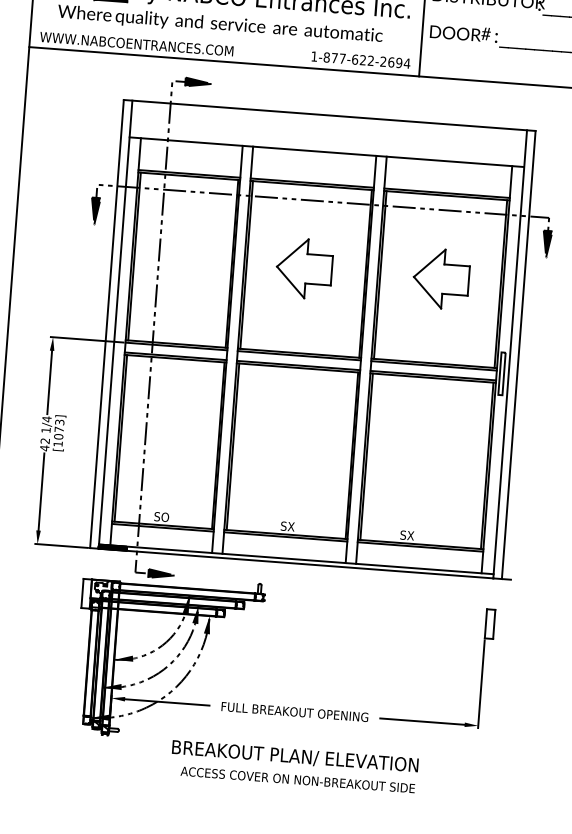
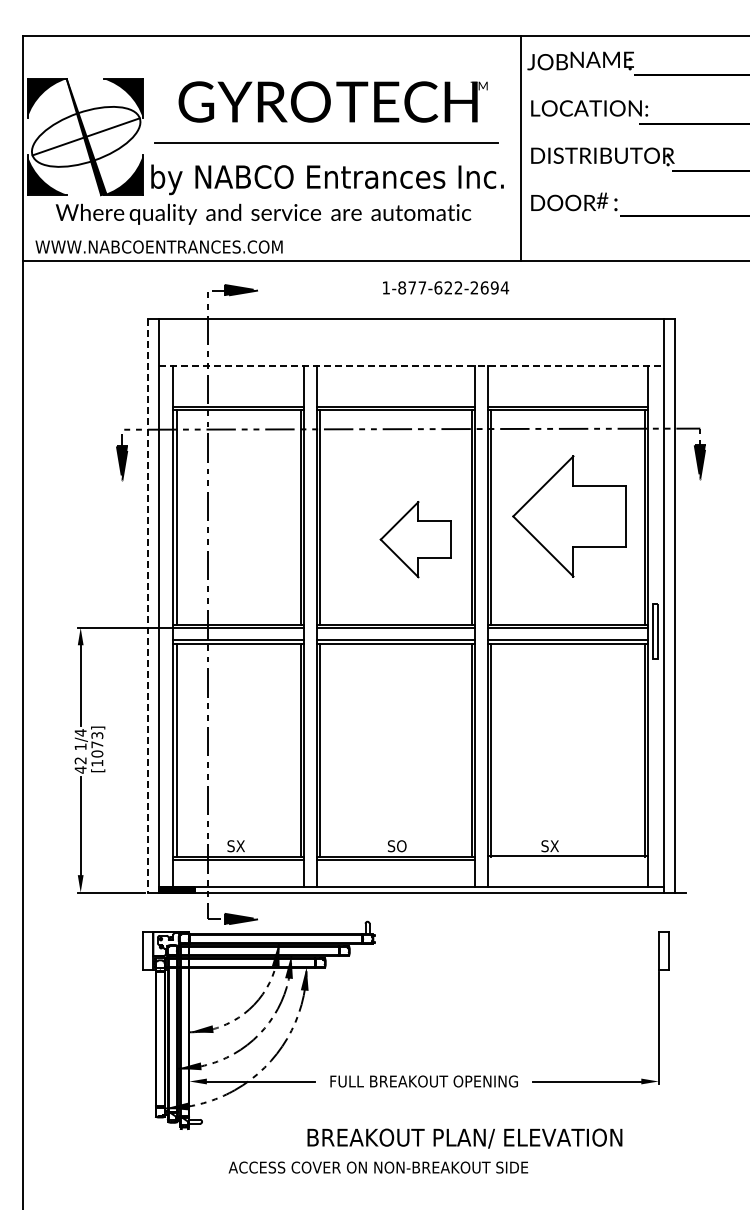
text: (361, 59) -> (446, 287), moved
line: (327, 152) -> (411, 366), solid -> dashed
part: (304, 268) -> (415, 539), moved
part: (440, 278) -> (568, 516), size x1.6
line: (106, 323) -> (147, 605), solid -> dashed
text: (161, 517) -> (235, 846), SO -> SX
text: (287, 526) -> (396, 846), SX -> SO
line: (420, 546) -> (567, 859), removed
text: (294, 756) -> (464, 1138), moved
text: (297, 779) -> (378, 1167), moved

